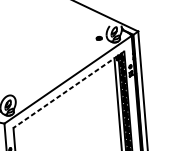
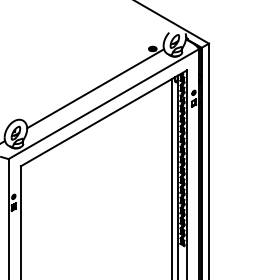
line: (61, 69) -> (95, 88), added
line: (68, 89) -> (103, 118), dashed -> solid

